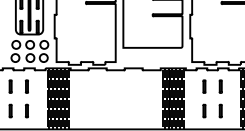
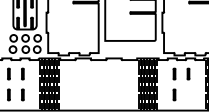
part: (220, 110) -> (188, 94), removed

